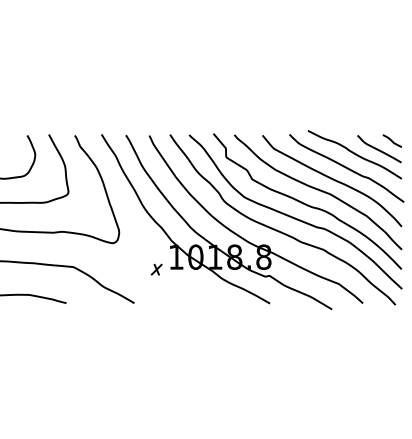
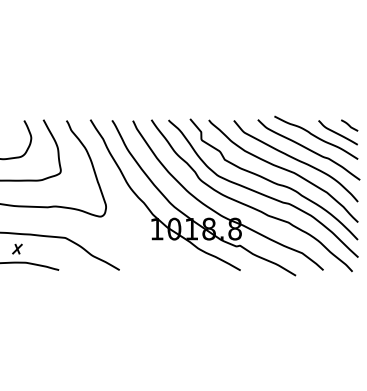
part: (156, 269) -> (17, 248), moved

